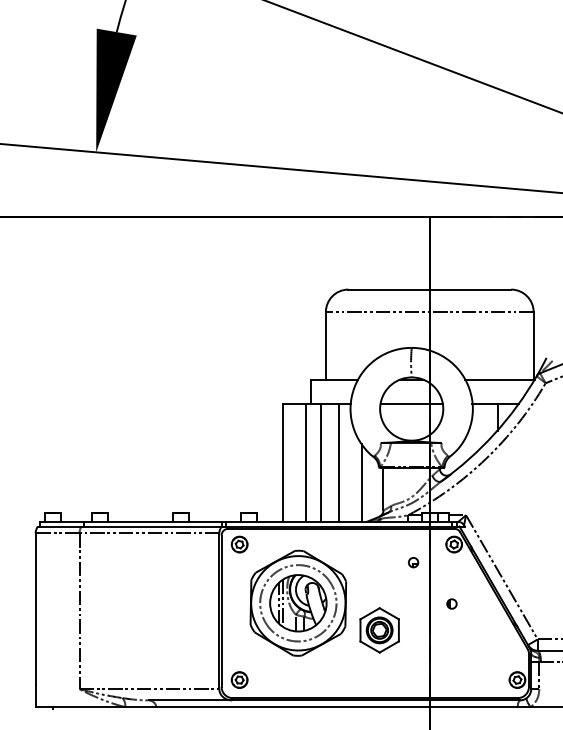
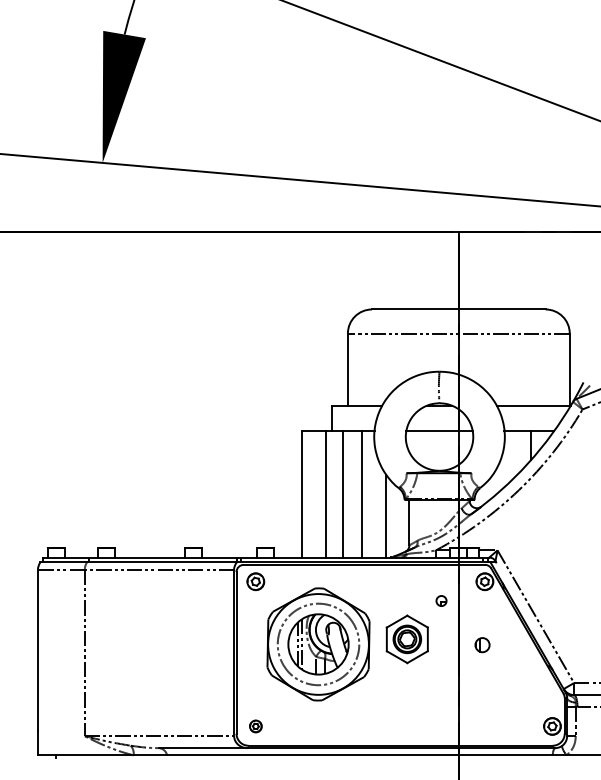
part: (451, 604) -> (482, 645), size x1.4
part: (378, 630) -> (406, 639), moved
part: (239, 680) -> (255, 726), size x0.7

